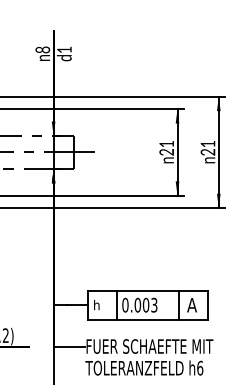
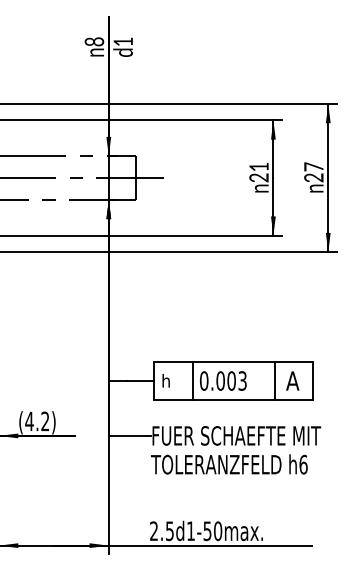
text: (207, 143) -> (313, 166), 21 -> 27

